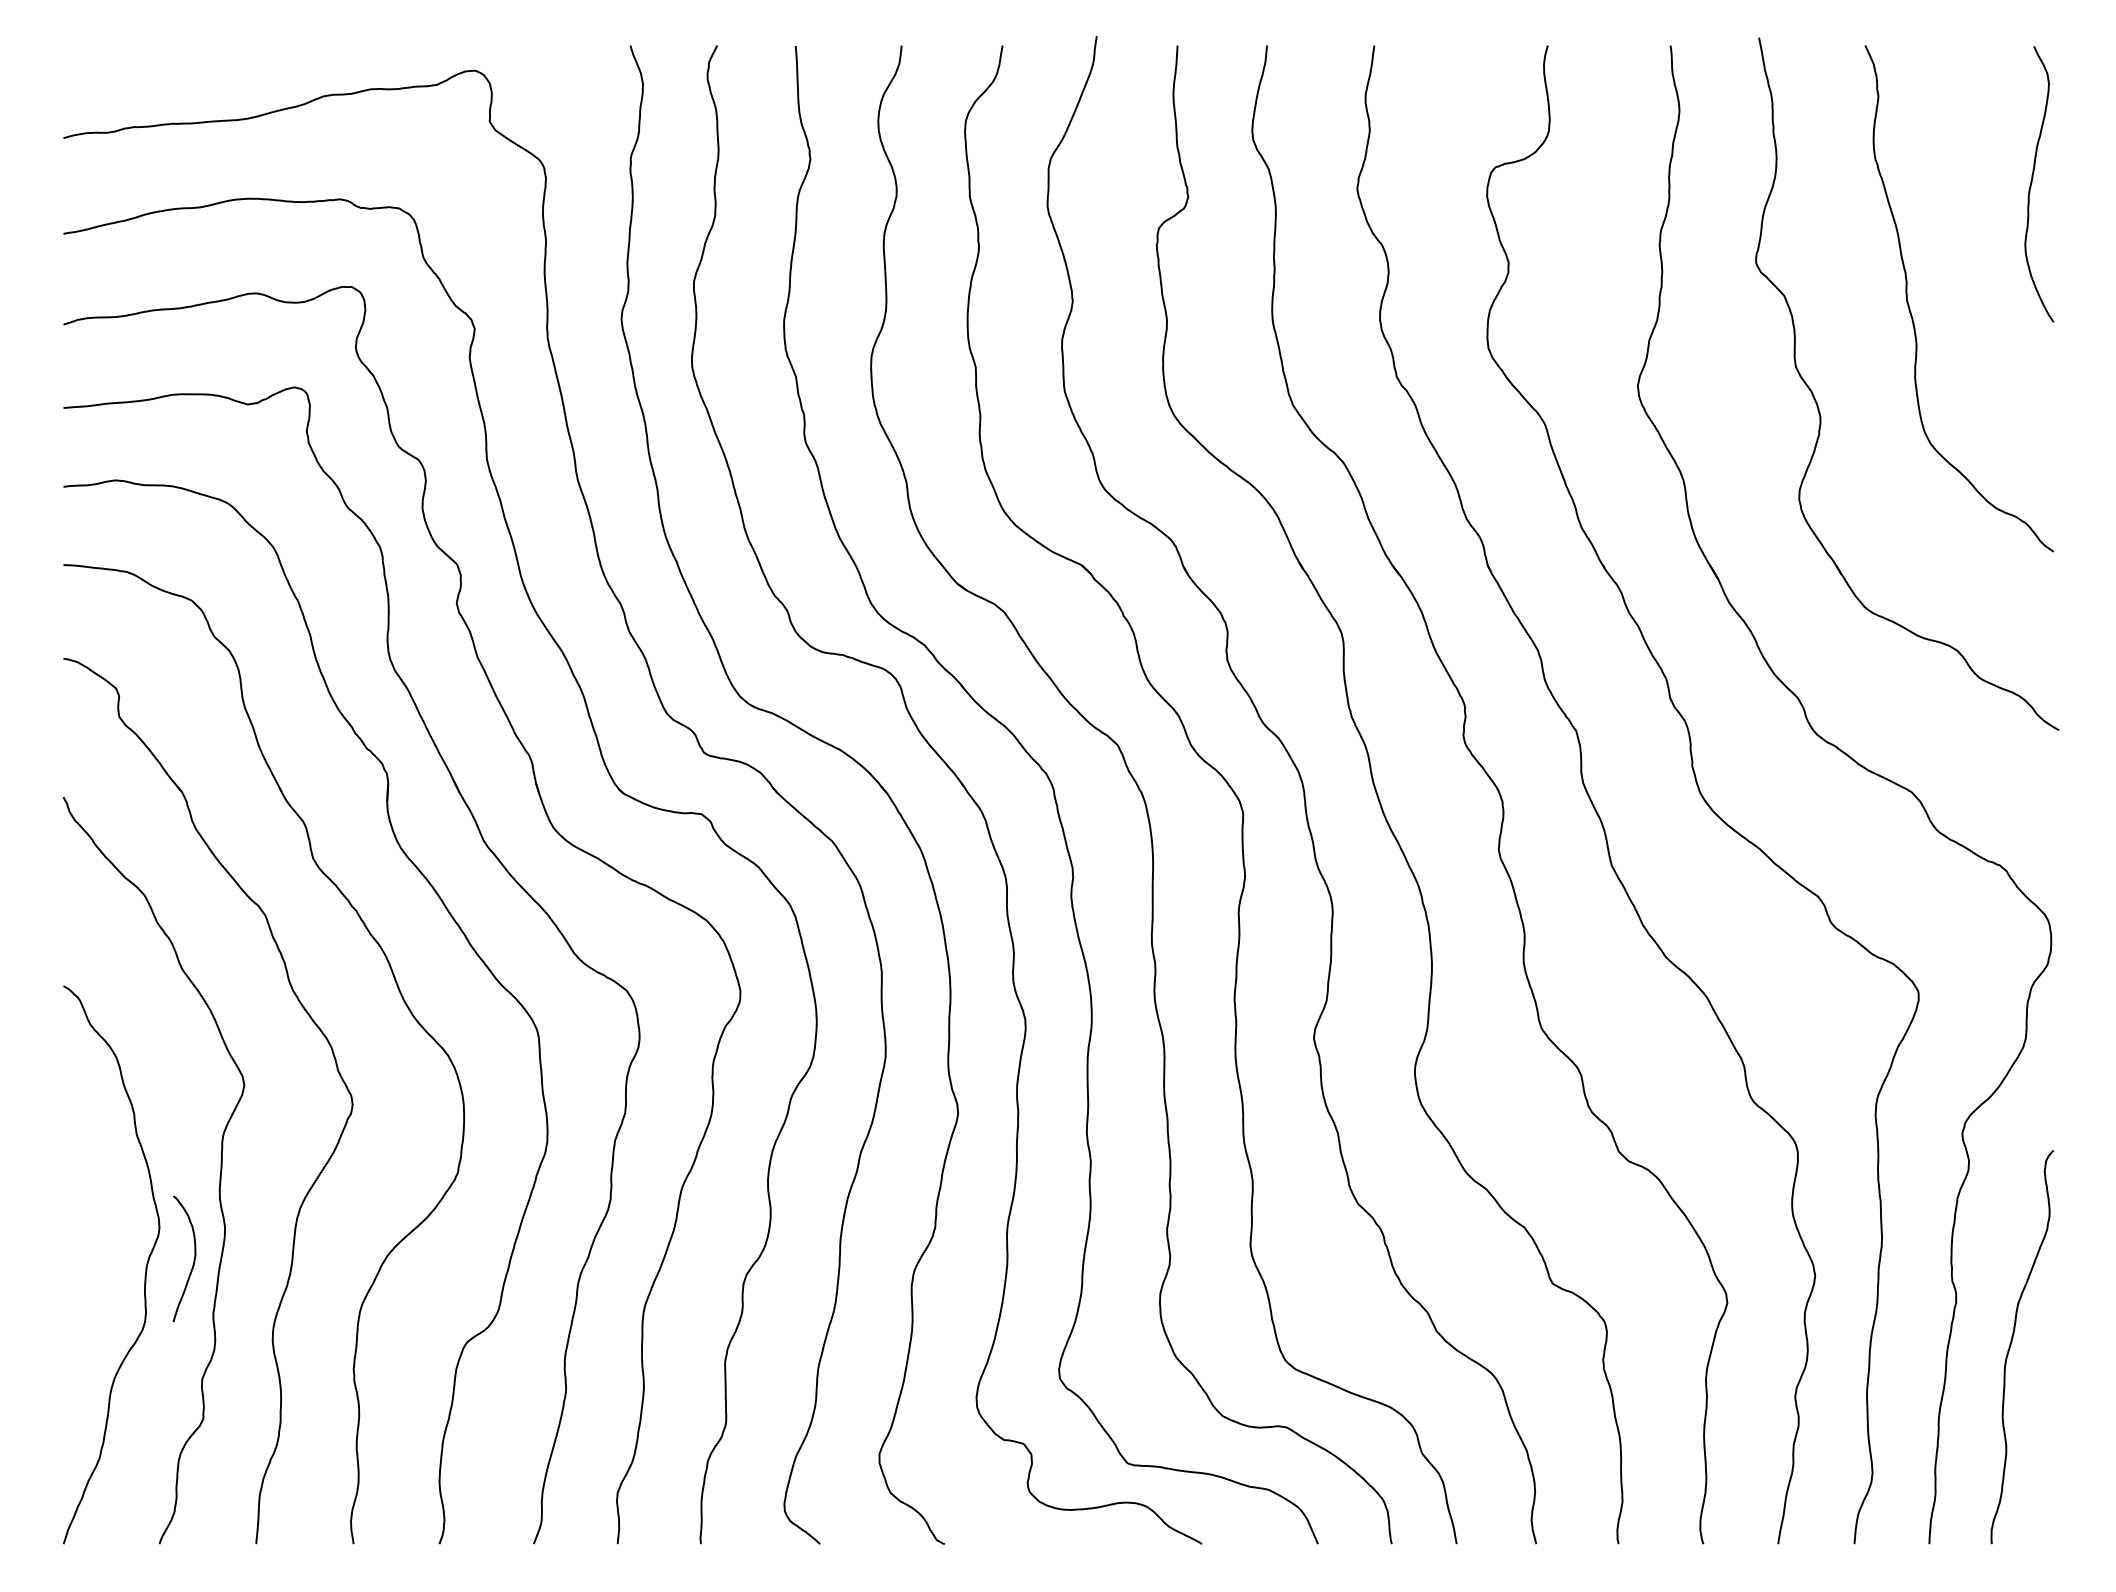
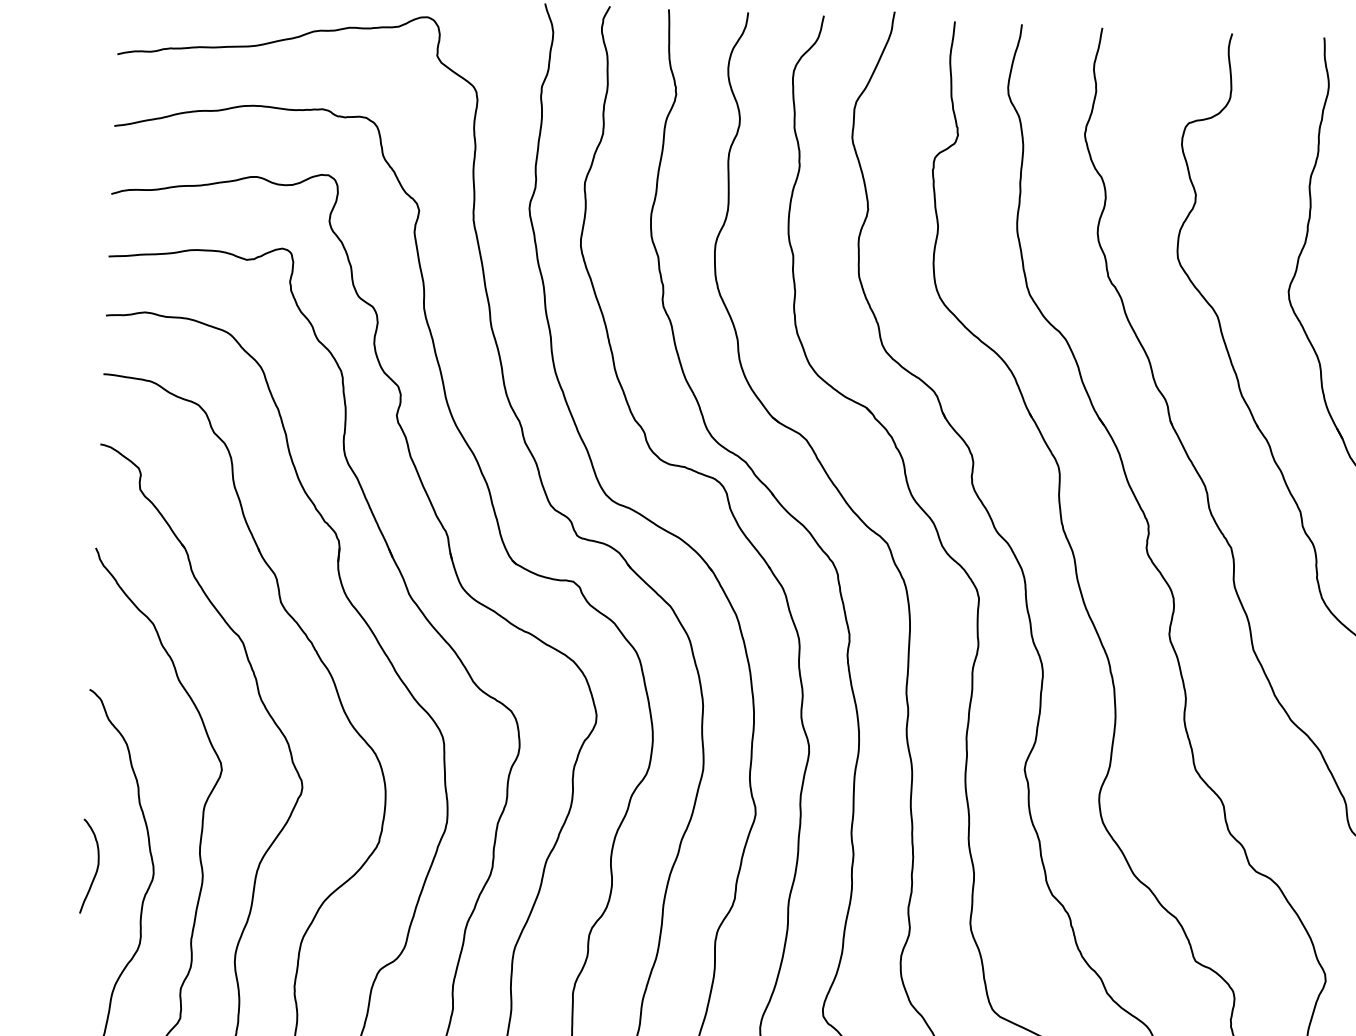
curve: (193, 1259) -> (96, 867), moved

